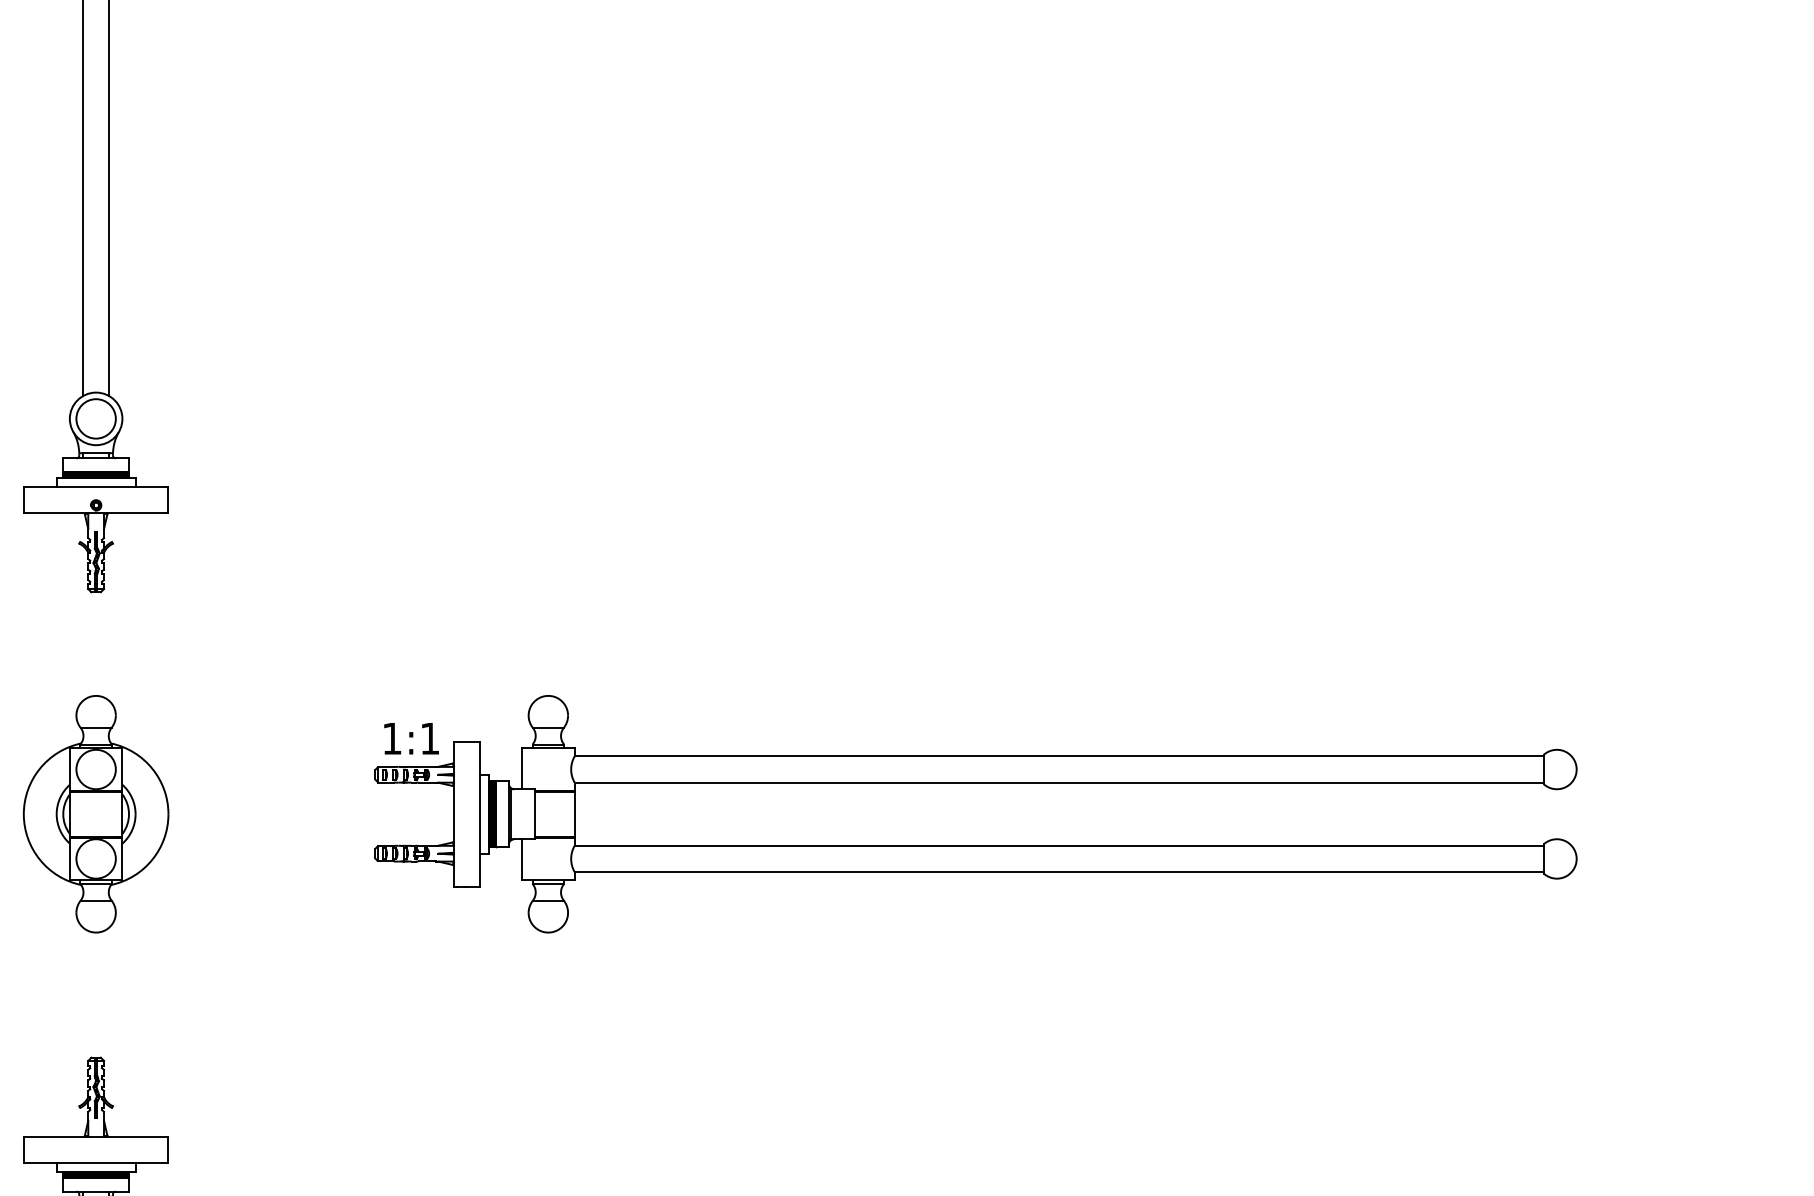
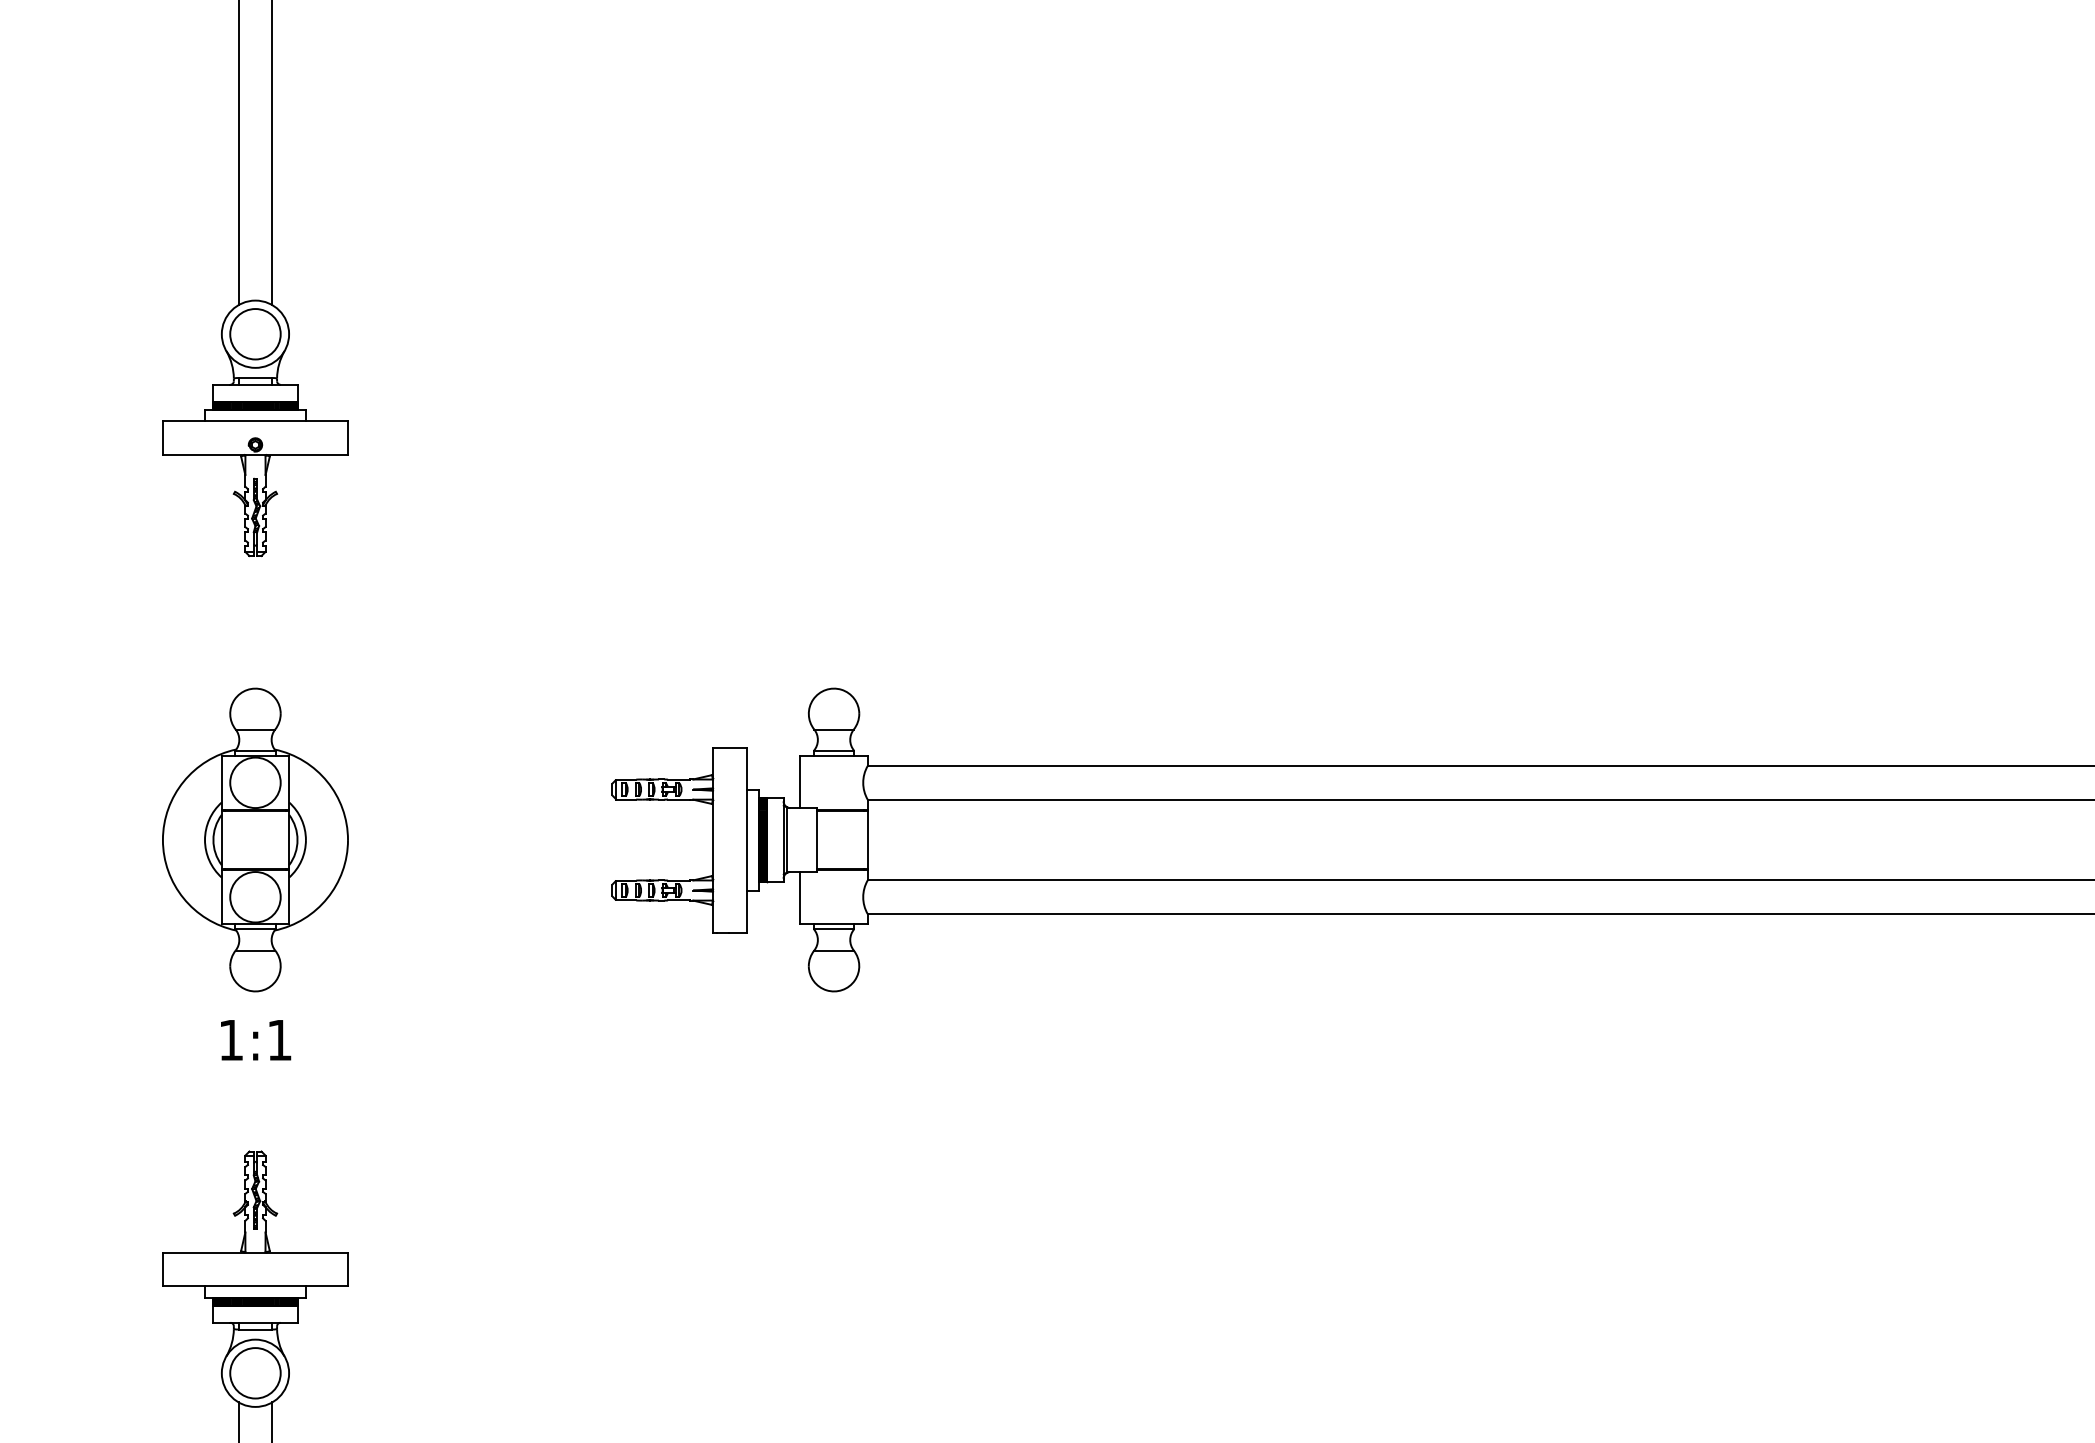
text: (411, 738) -> (255, 1039), moved

